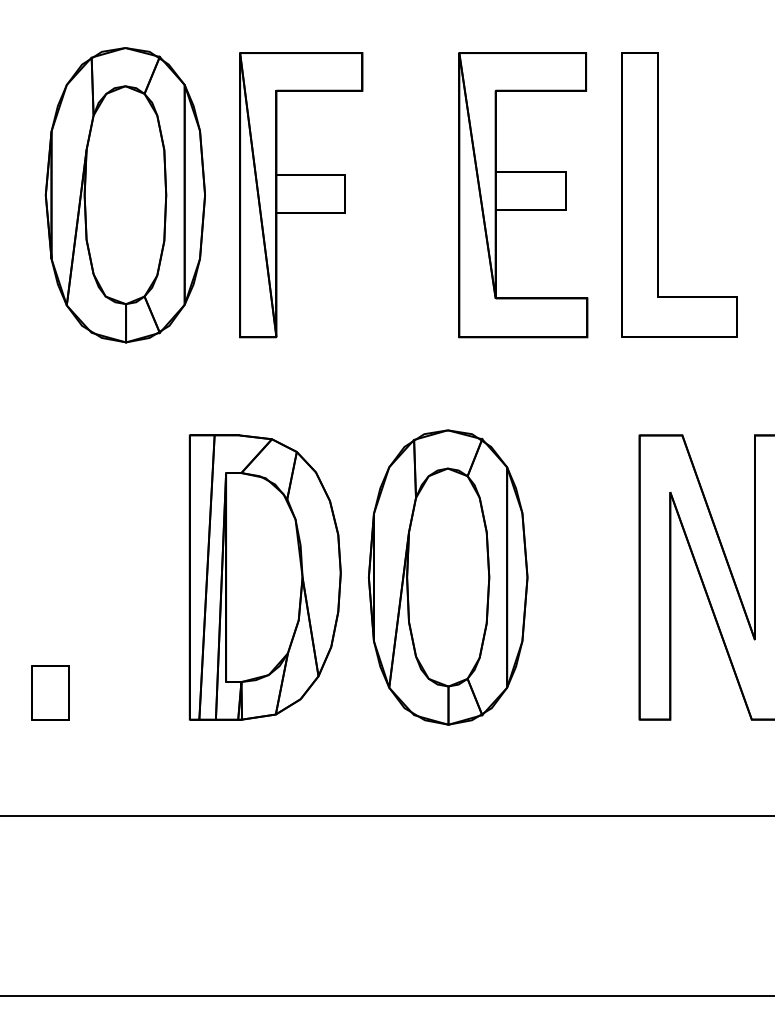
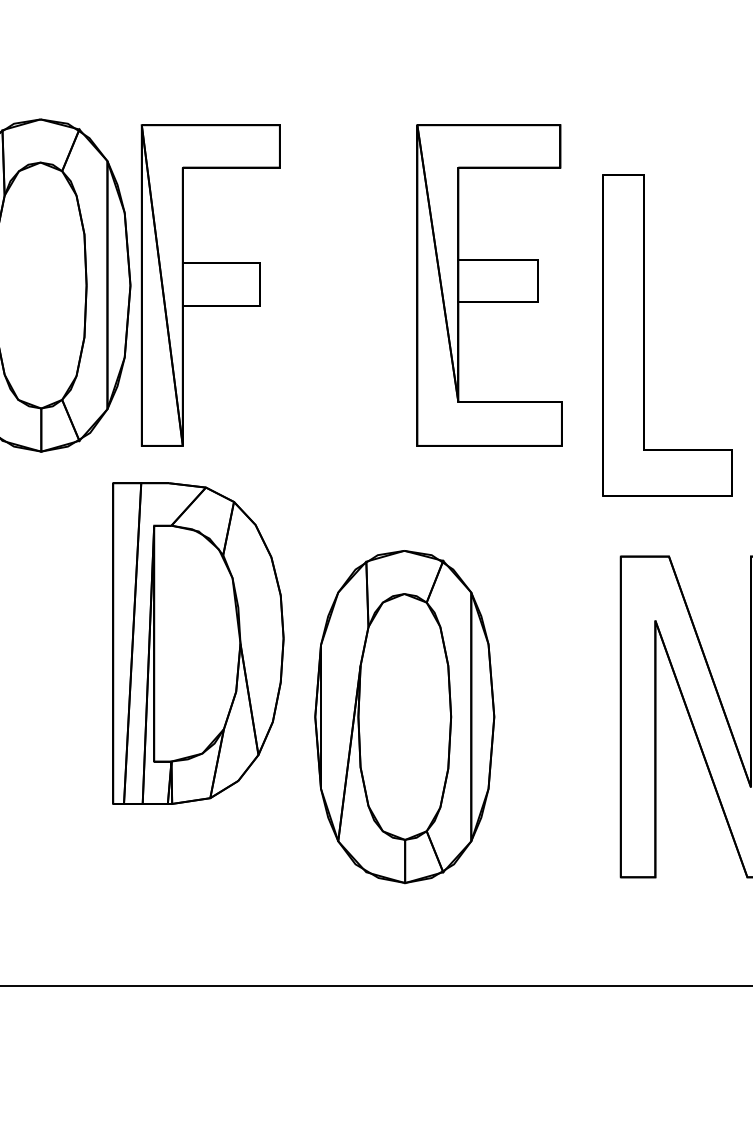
part: (658, 194) -> (644, 334), moved
part: (301, 195) -> (211, 285), moved
part: (264, 577) -> (197, 643), moved

